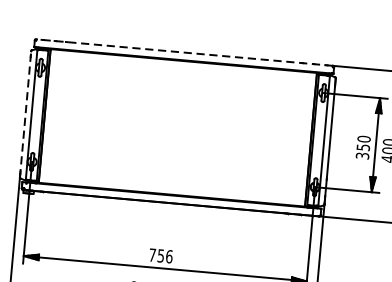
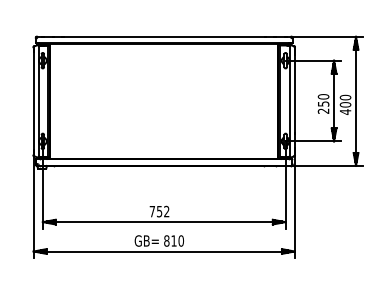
line: (183, 52) -> (163, 36), dashed -> solid
line: (25, 114) -> (33, 101), dashed -> solid
text: (362, 155) -> (323, 110), 350 -> 250
text: (169, 256) -> (166, 211), 756 -> 752

